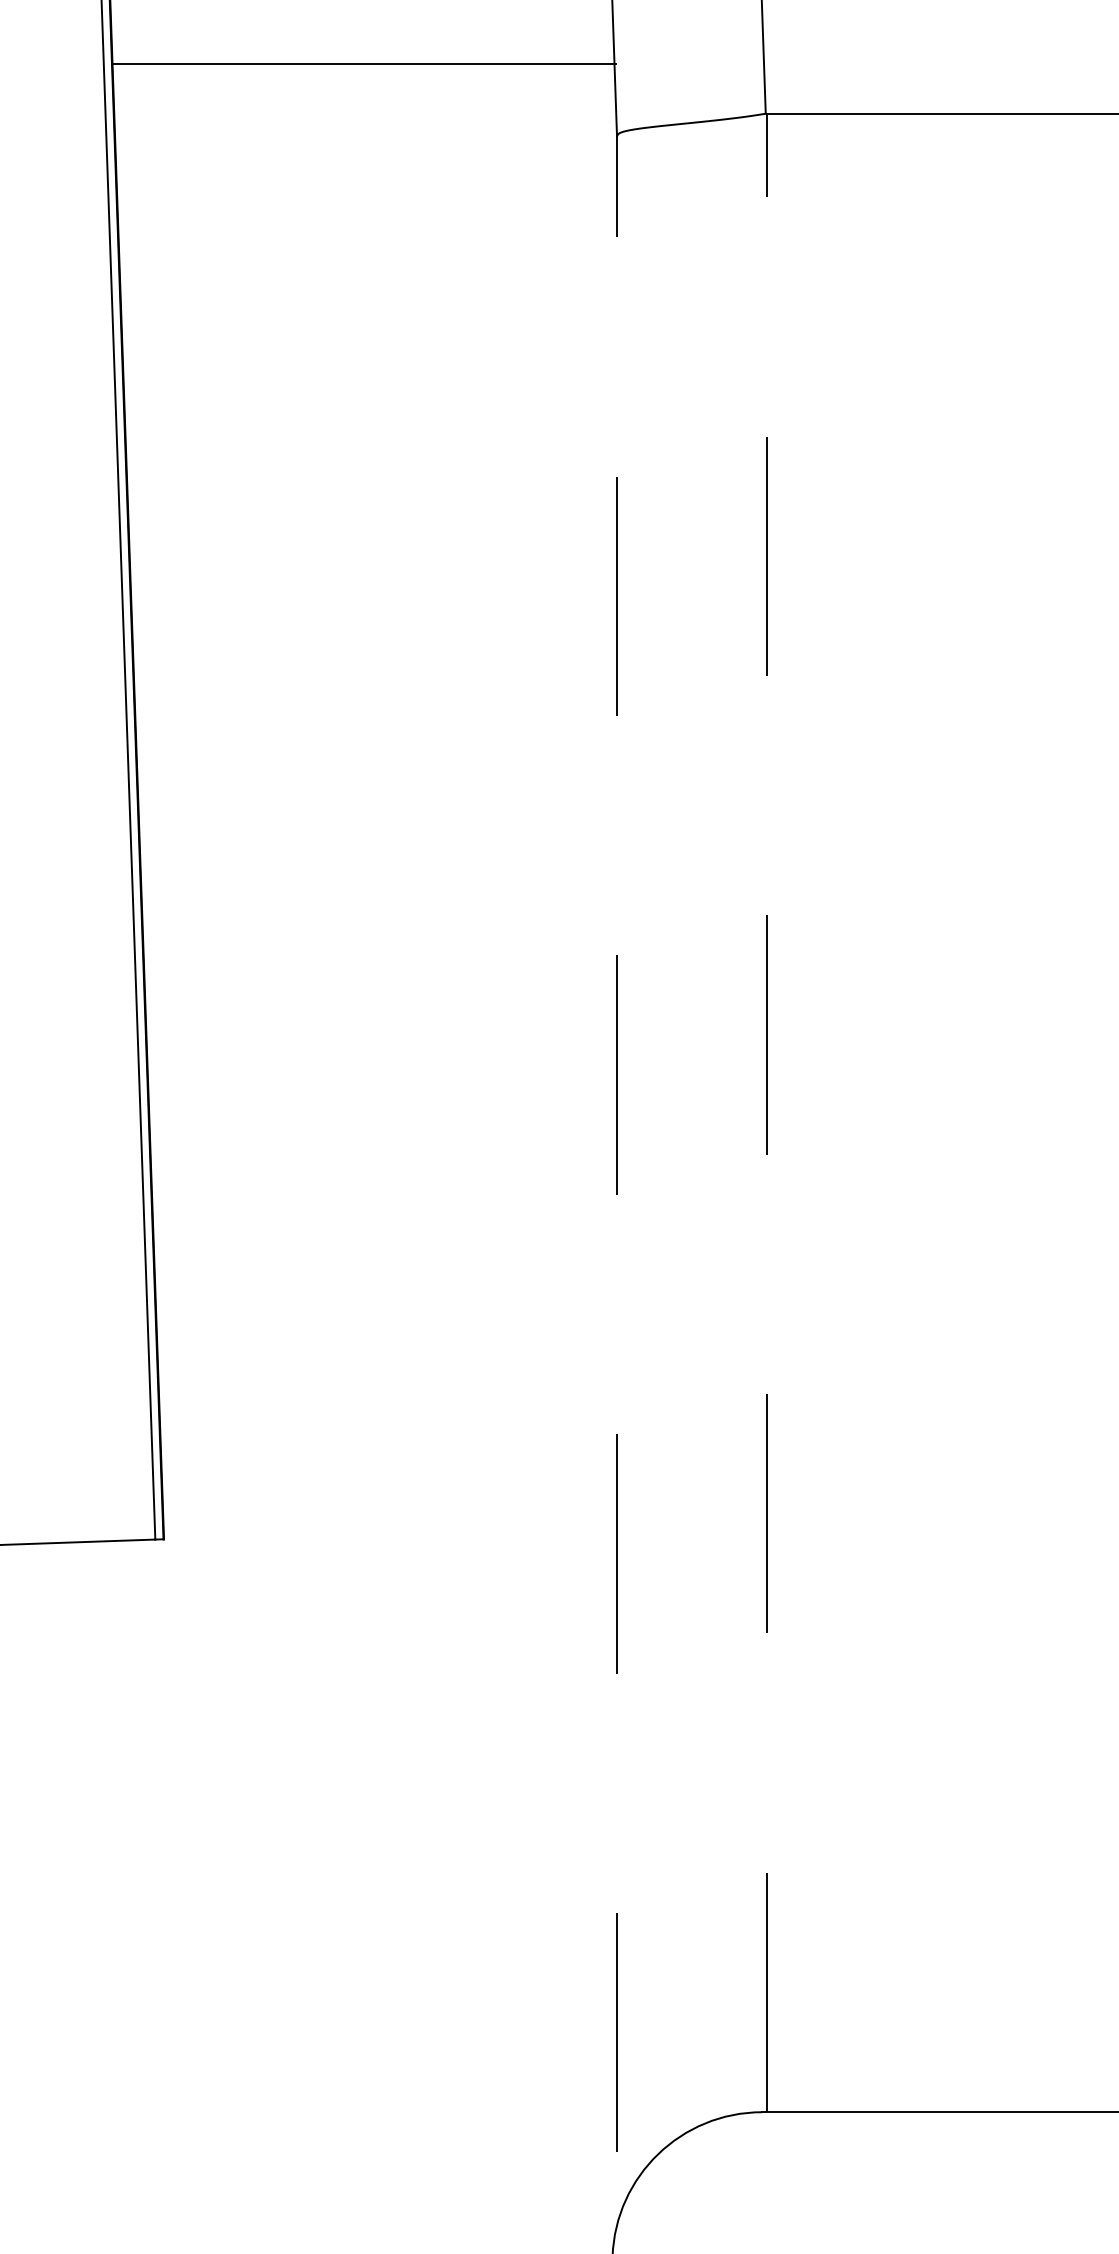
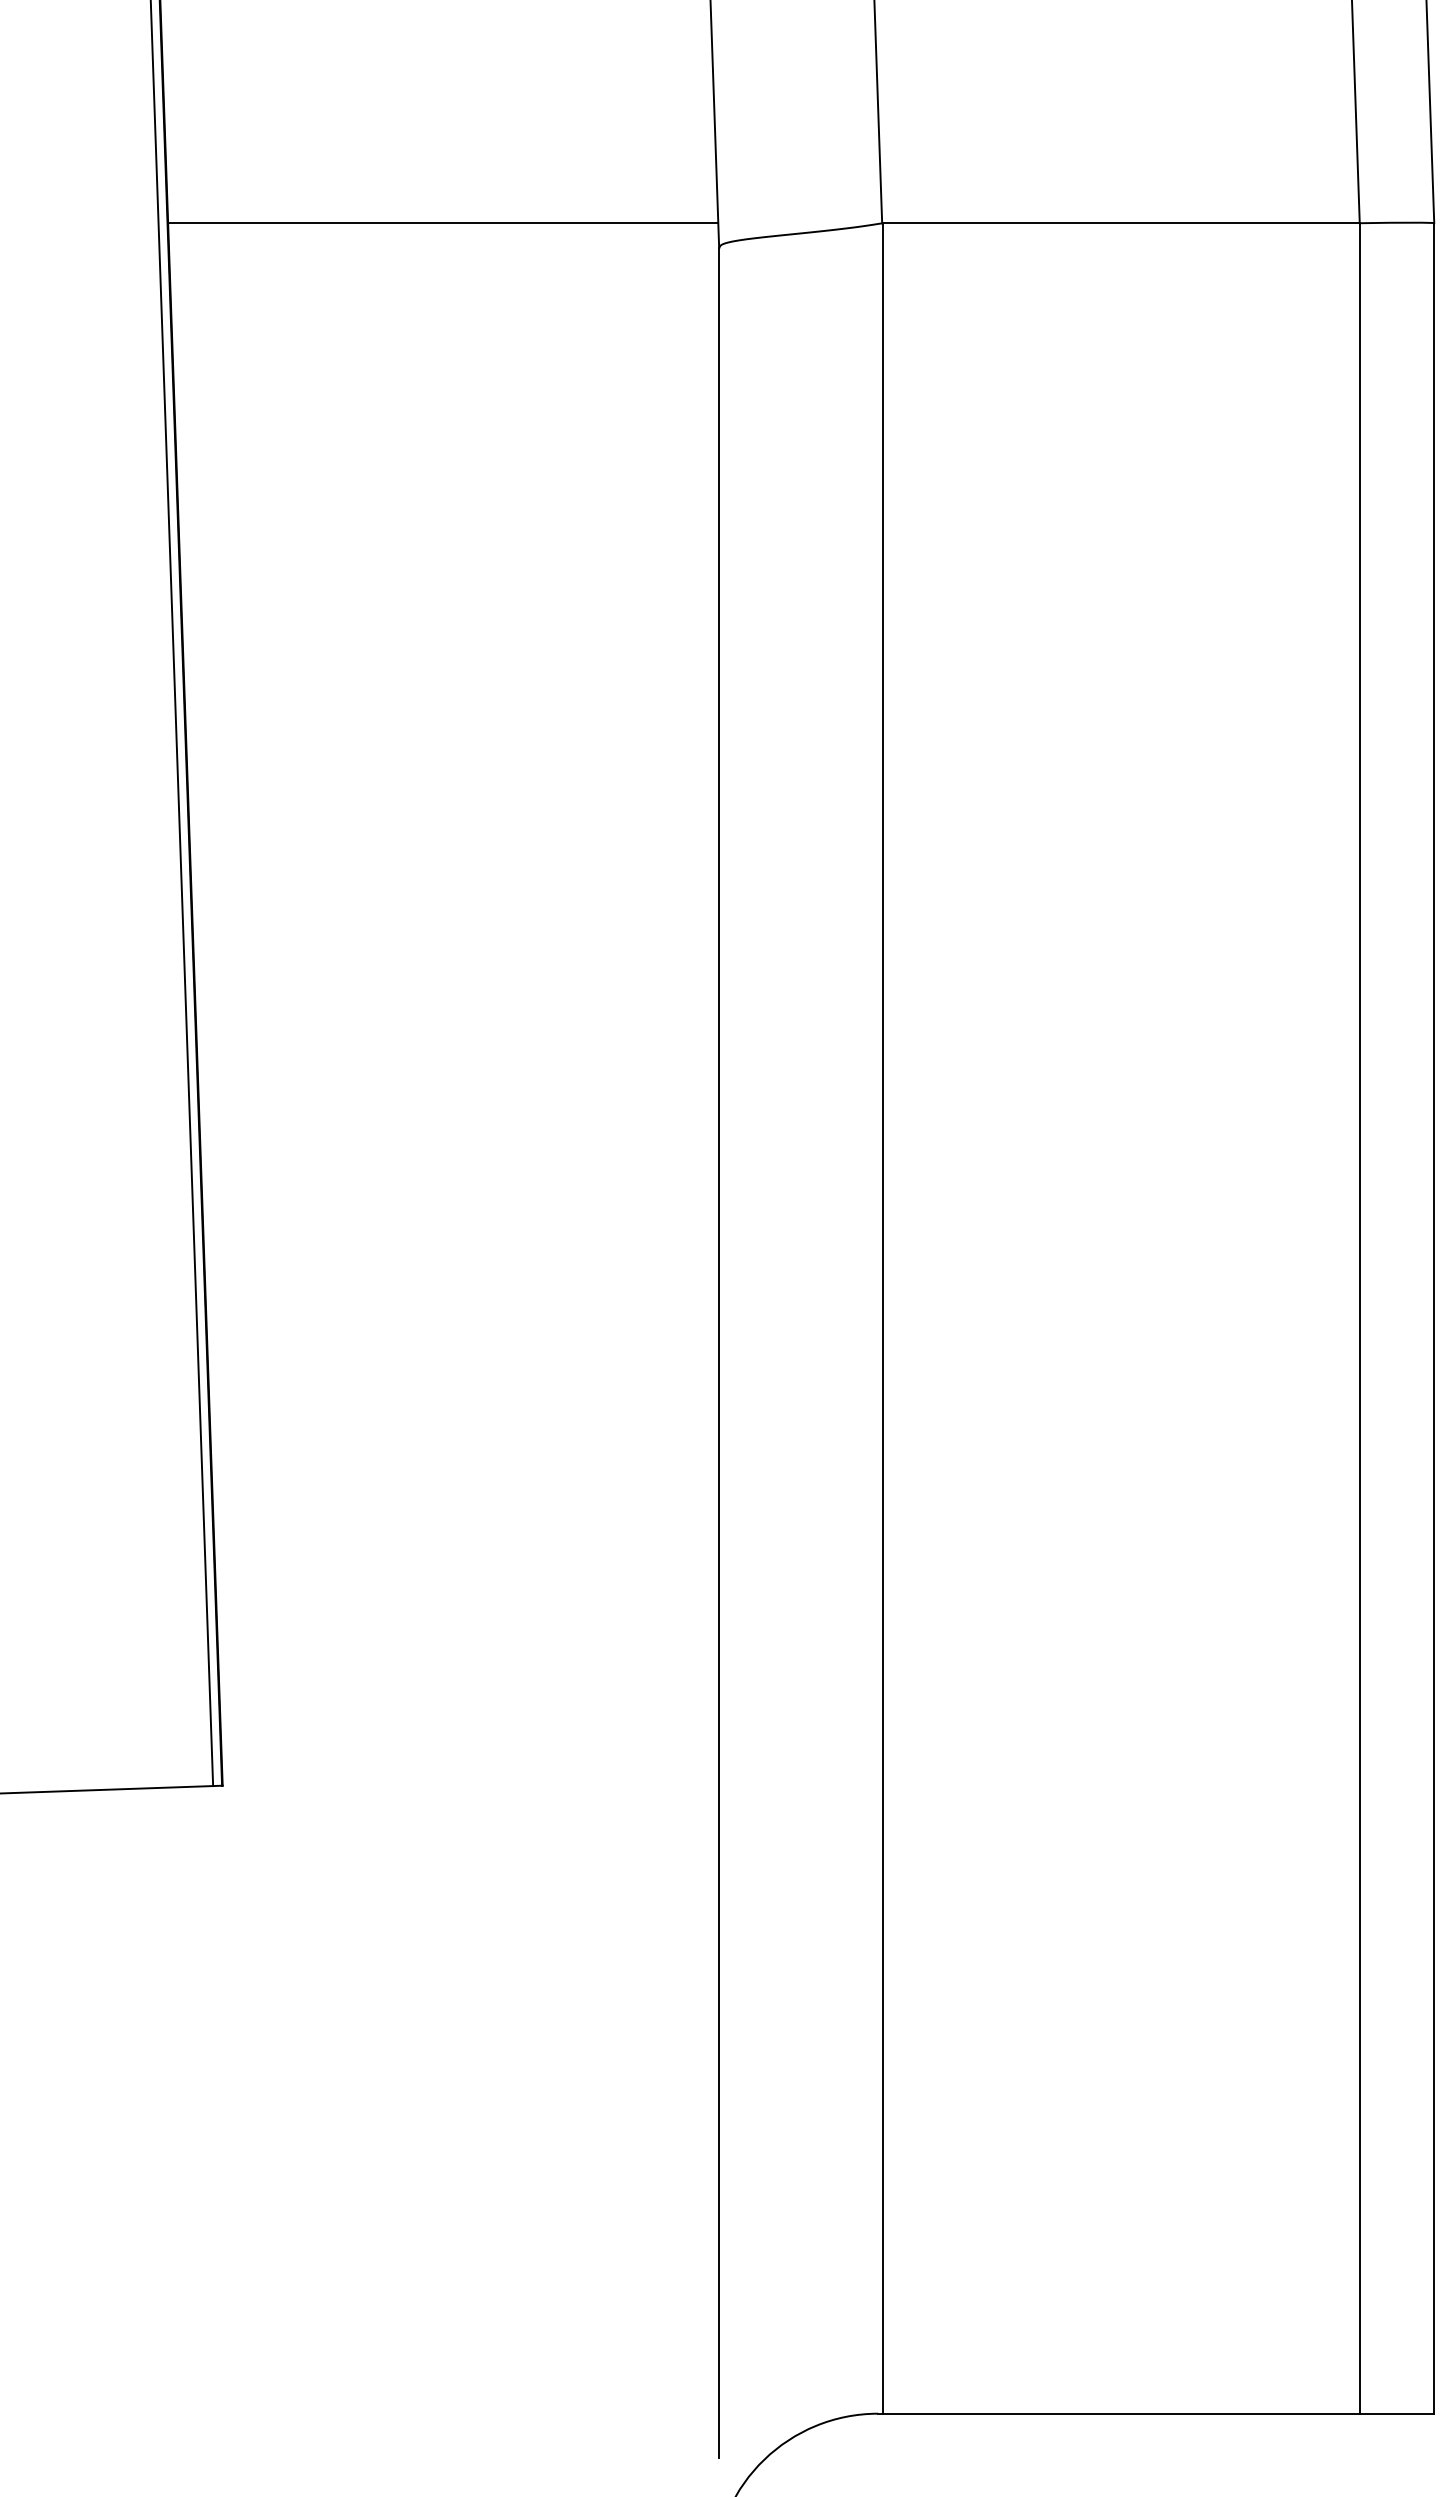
line: (365, 64) -> (443, 223), moved
line: (766, 1112) -> (883, 1317), dashed -> solid
line: (617, 1143) -> (719, 1352), dashed -> solid

